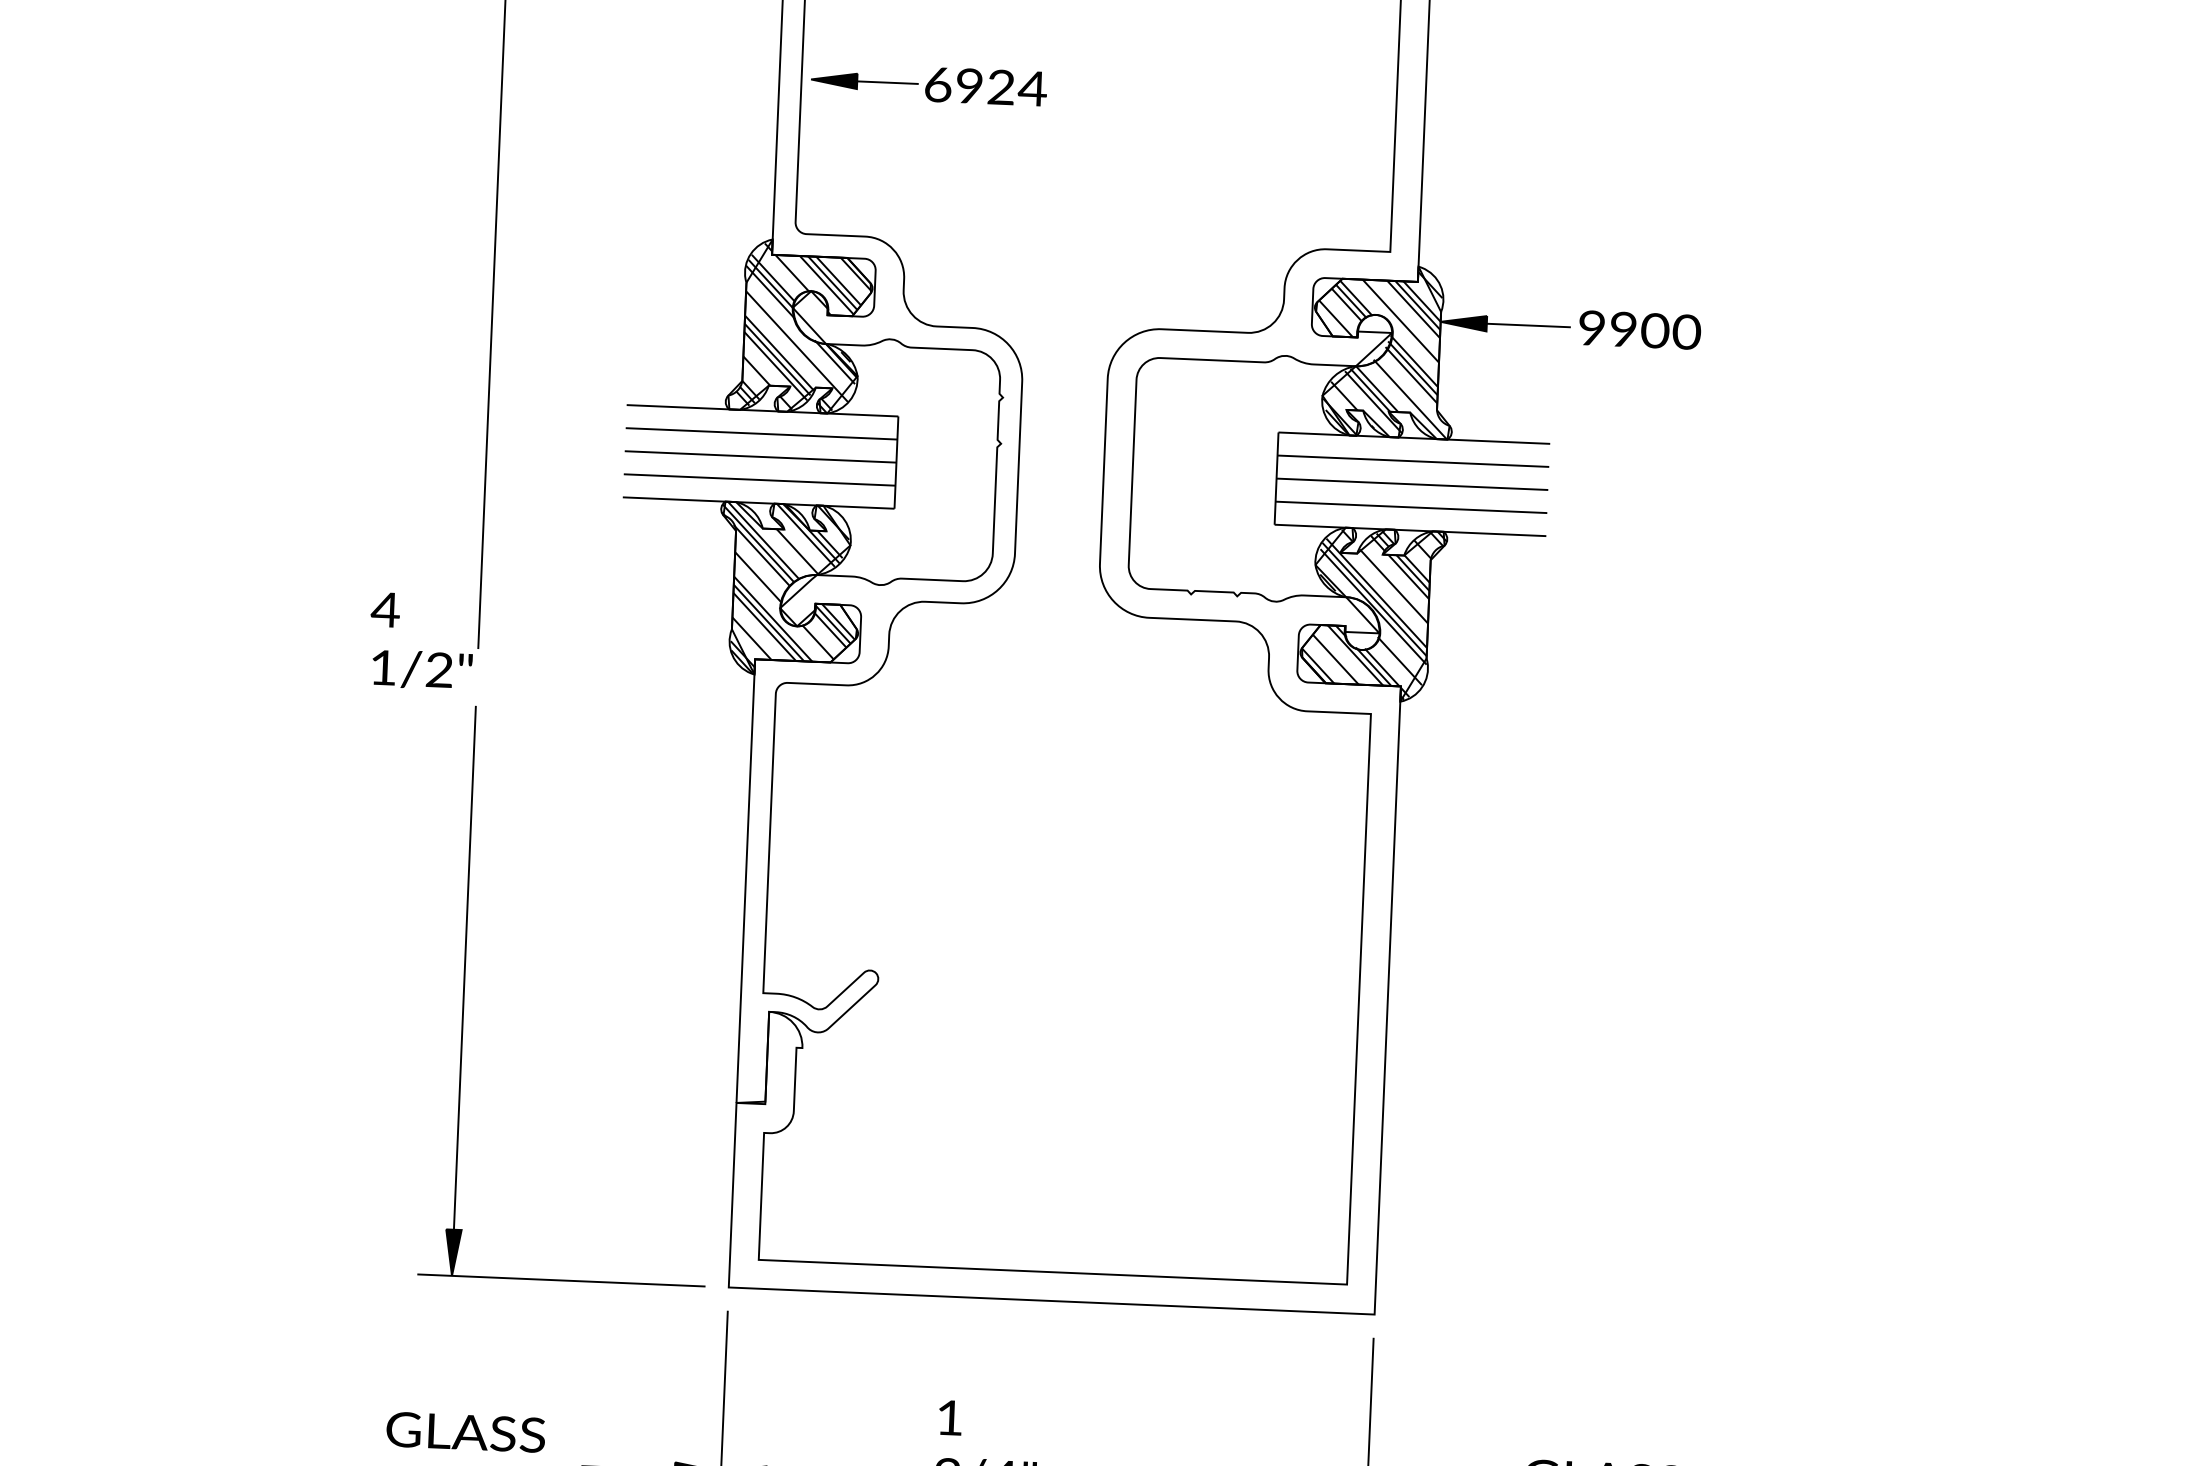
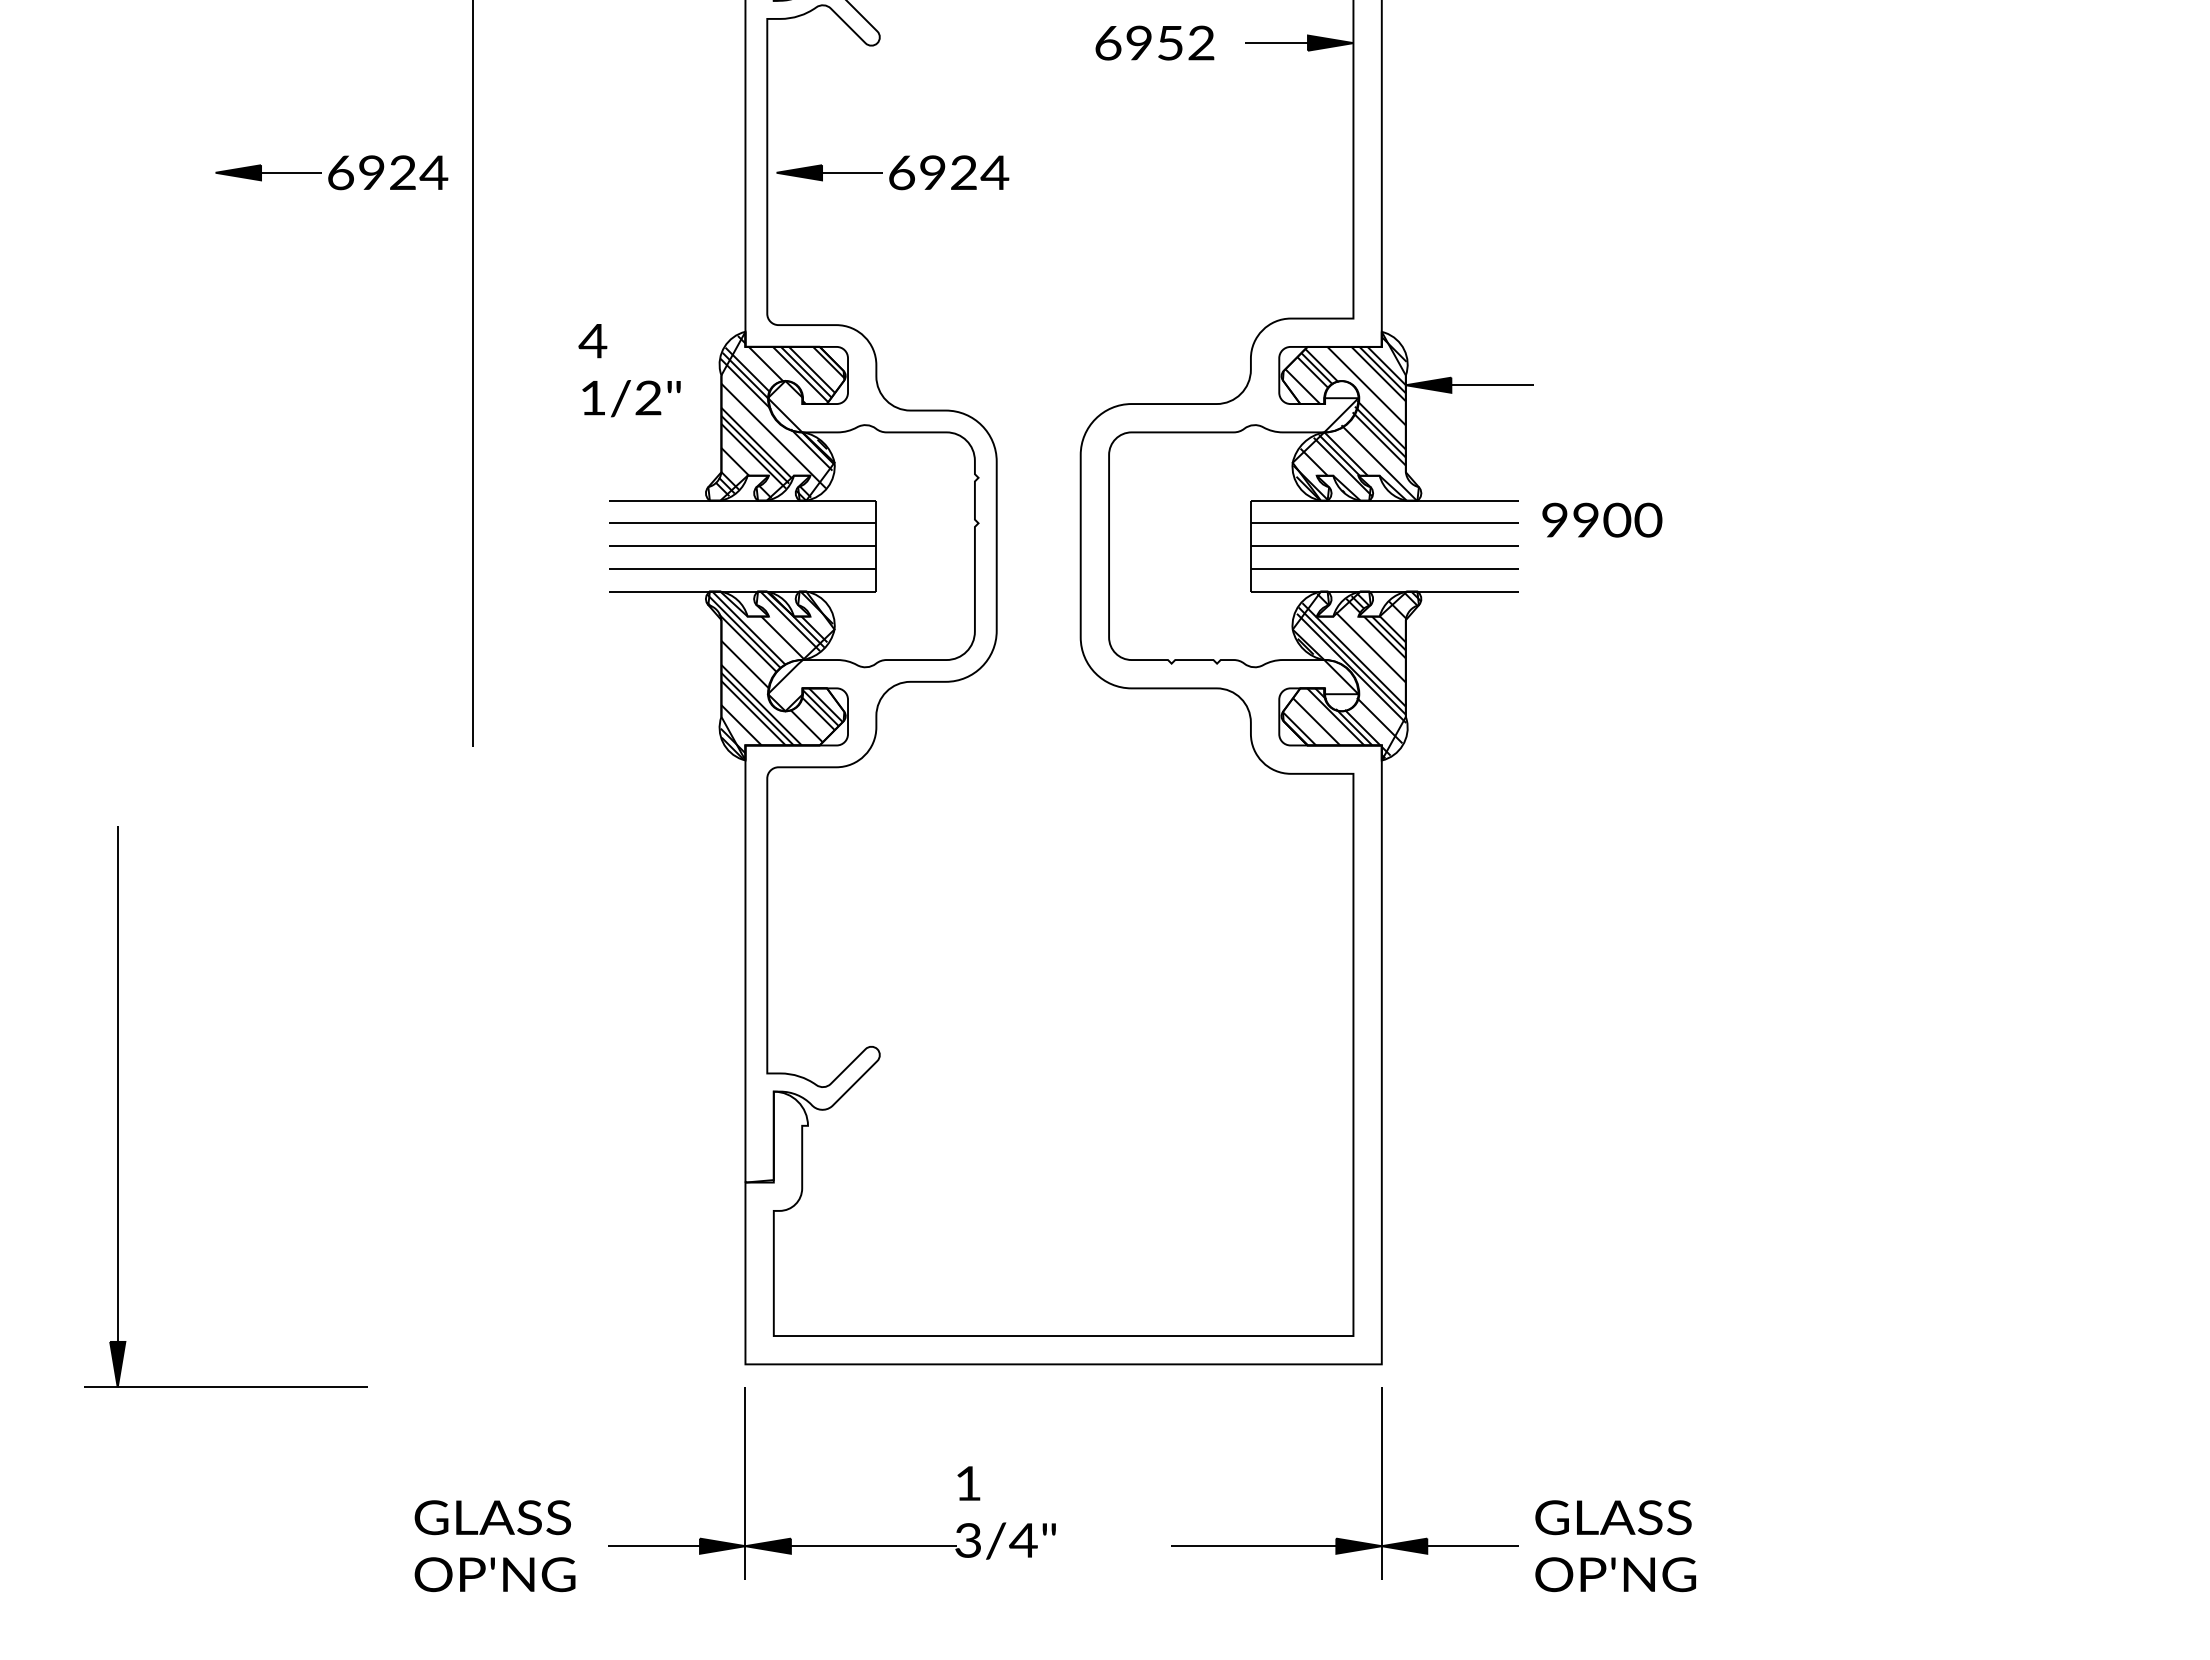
part: (359, 60) -> (331, 172), added
text: (1640, 329) -> (1602, 519), moved
text: (421, 641) -> (629, 370), moved
part: (464, 990) -> (118, 1106), moved

